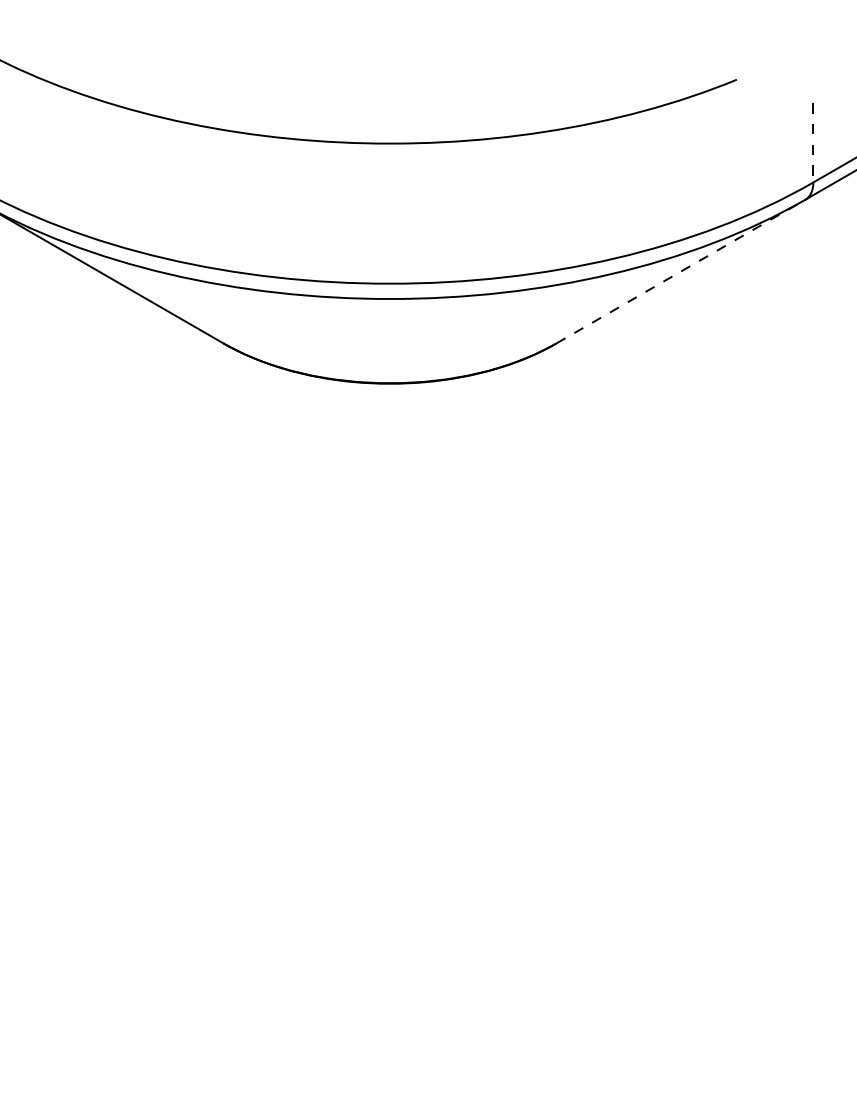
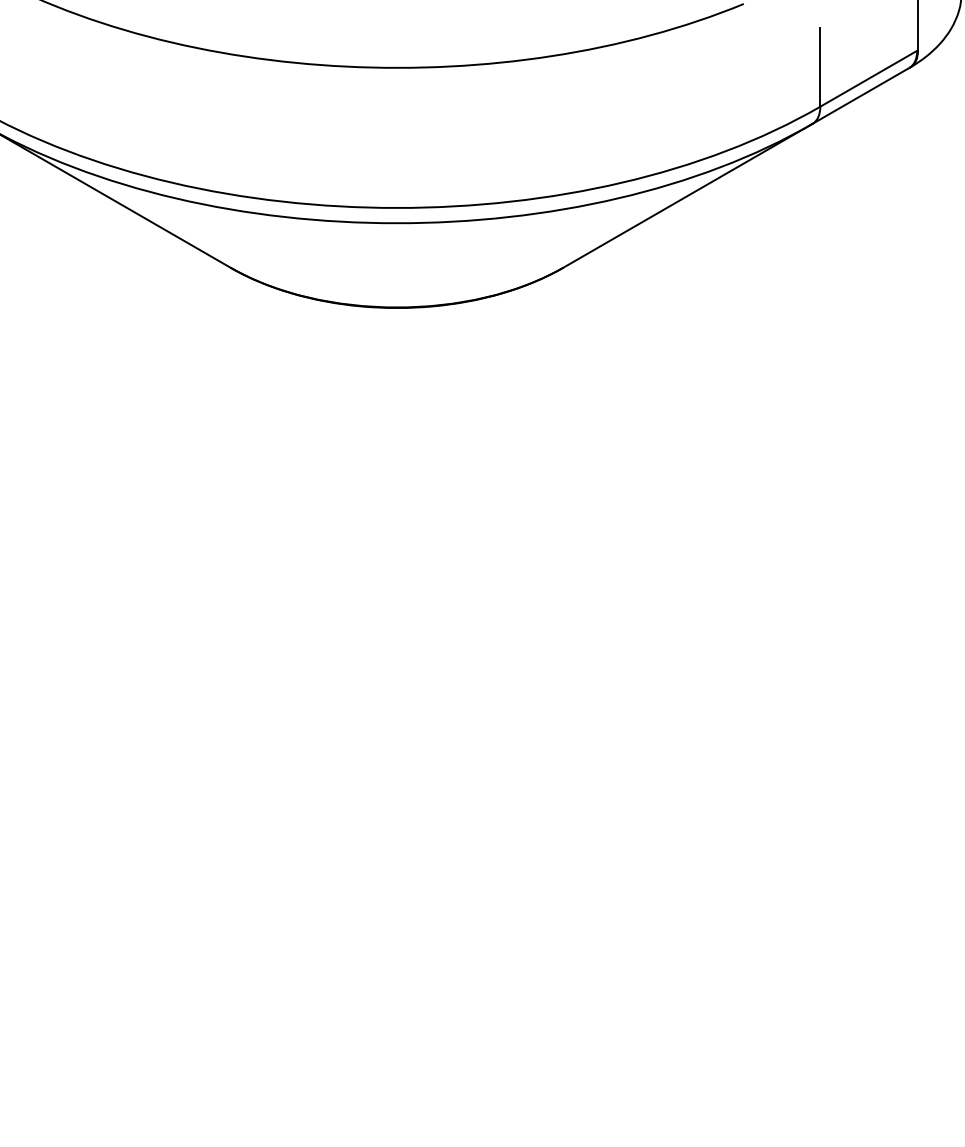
line: (813, 143) -> (820, 67), dashed -> solid
line: (681, 271) -> (688, 195), dashed -> solid

